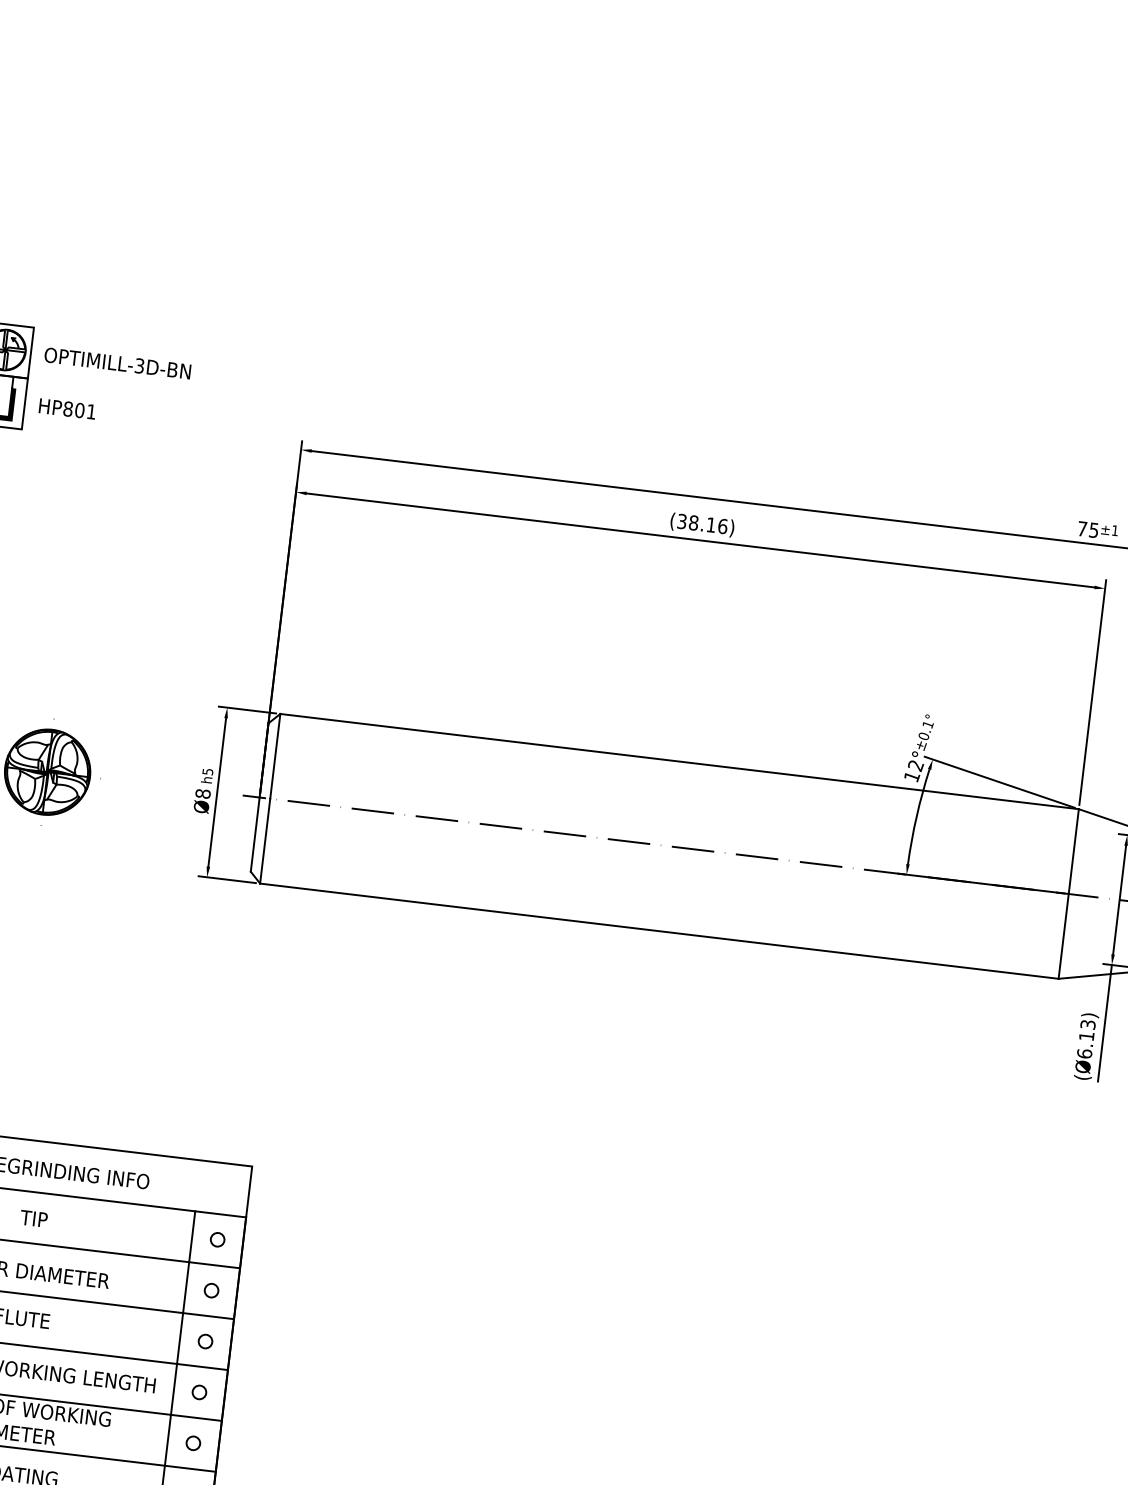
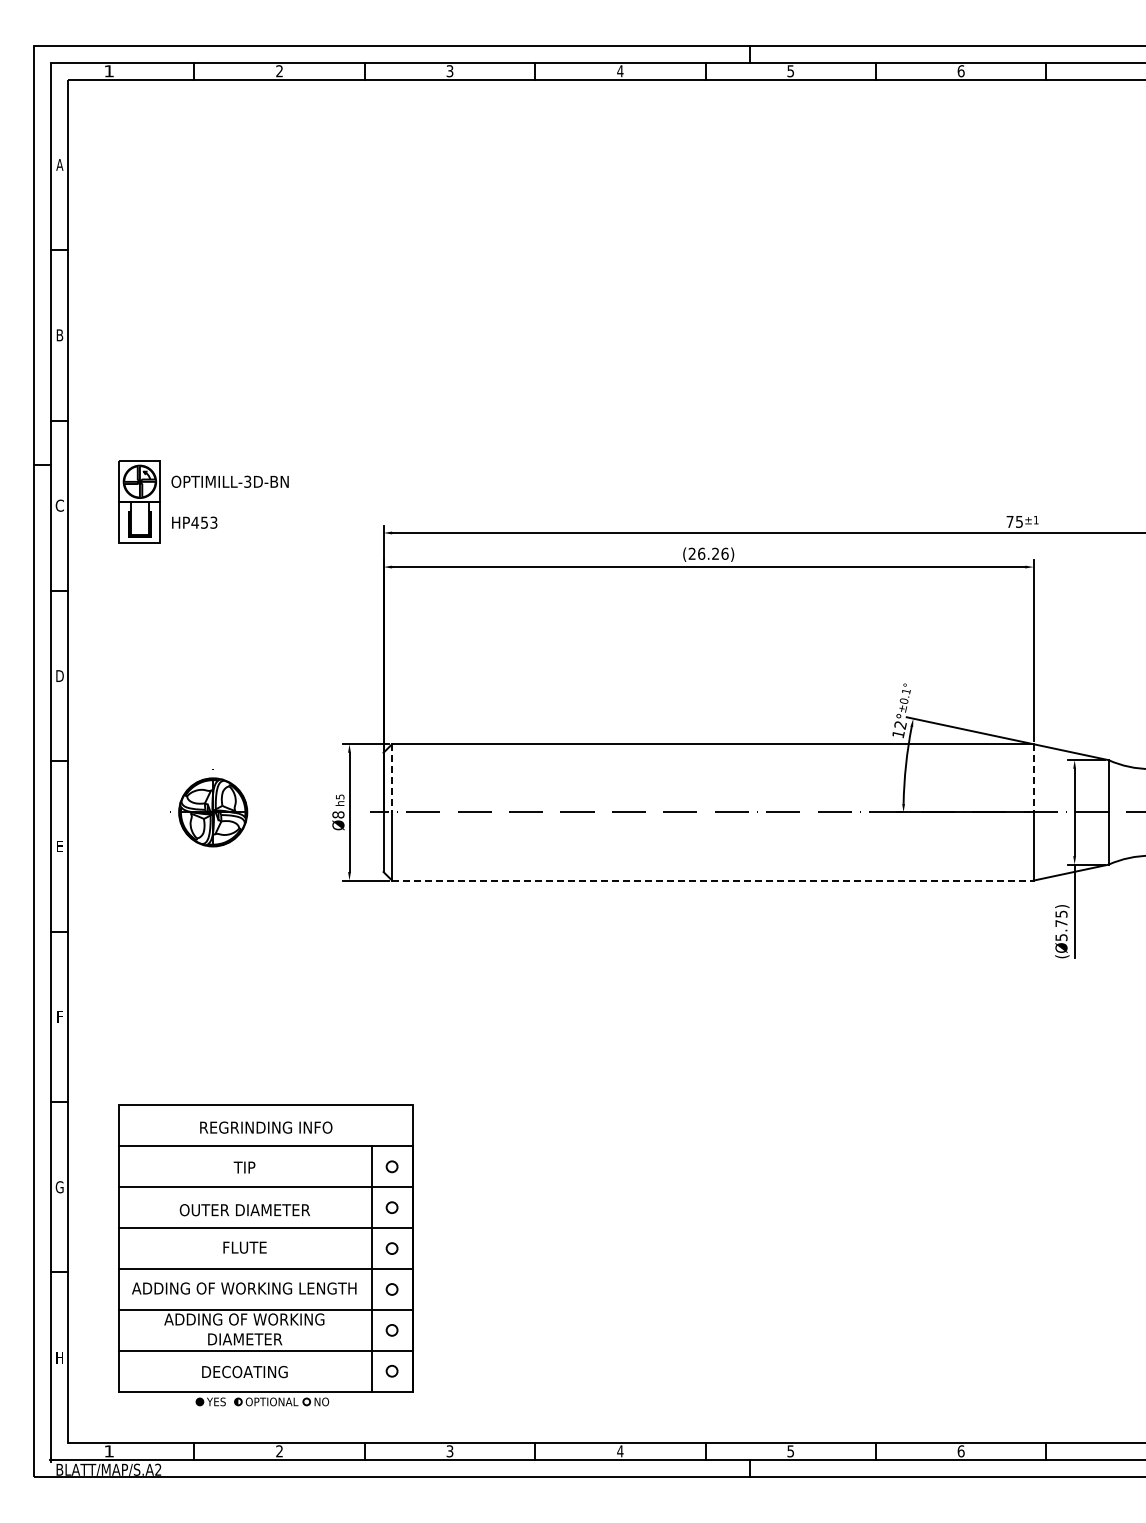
text: (79, 410) -> (204, 522), HP801 -> HP453
text: (696, 522) -> (703, 553), (38.16) -> (26.26)
line: (275, 756) -> (392, 778), solid -> dashed
line: (1073, 851) -> (1033, 778), solid -> dashed
line: (658, 931) -> (712, 880), solid -> dashed
text: (1086, 1038) -> (1061, 925), (Ø6.13) -> (Ø5.75)

